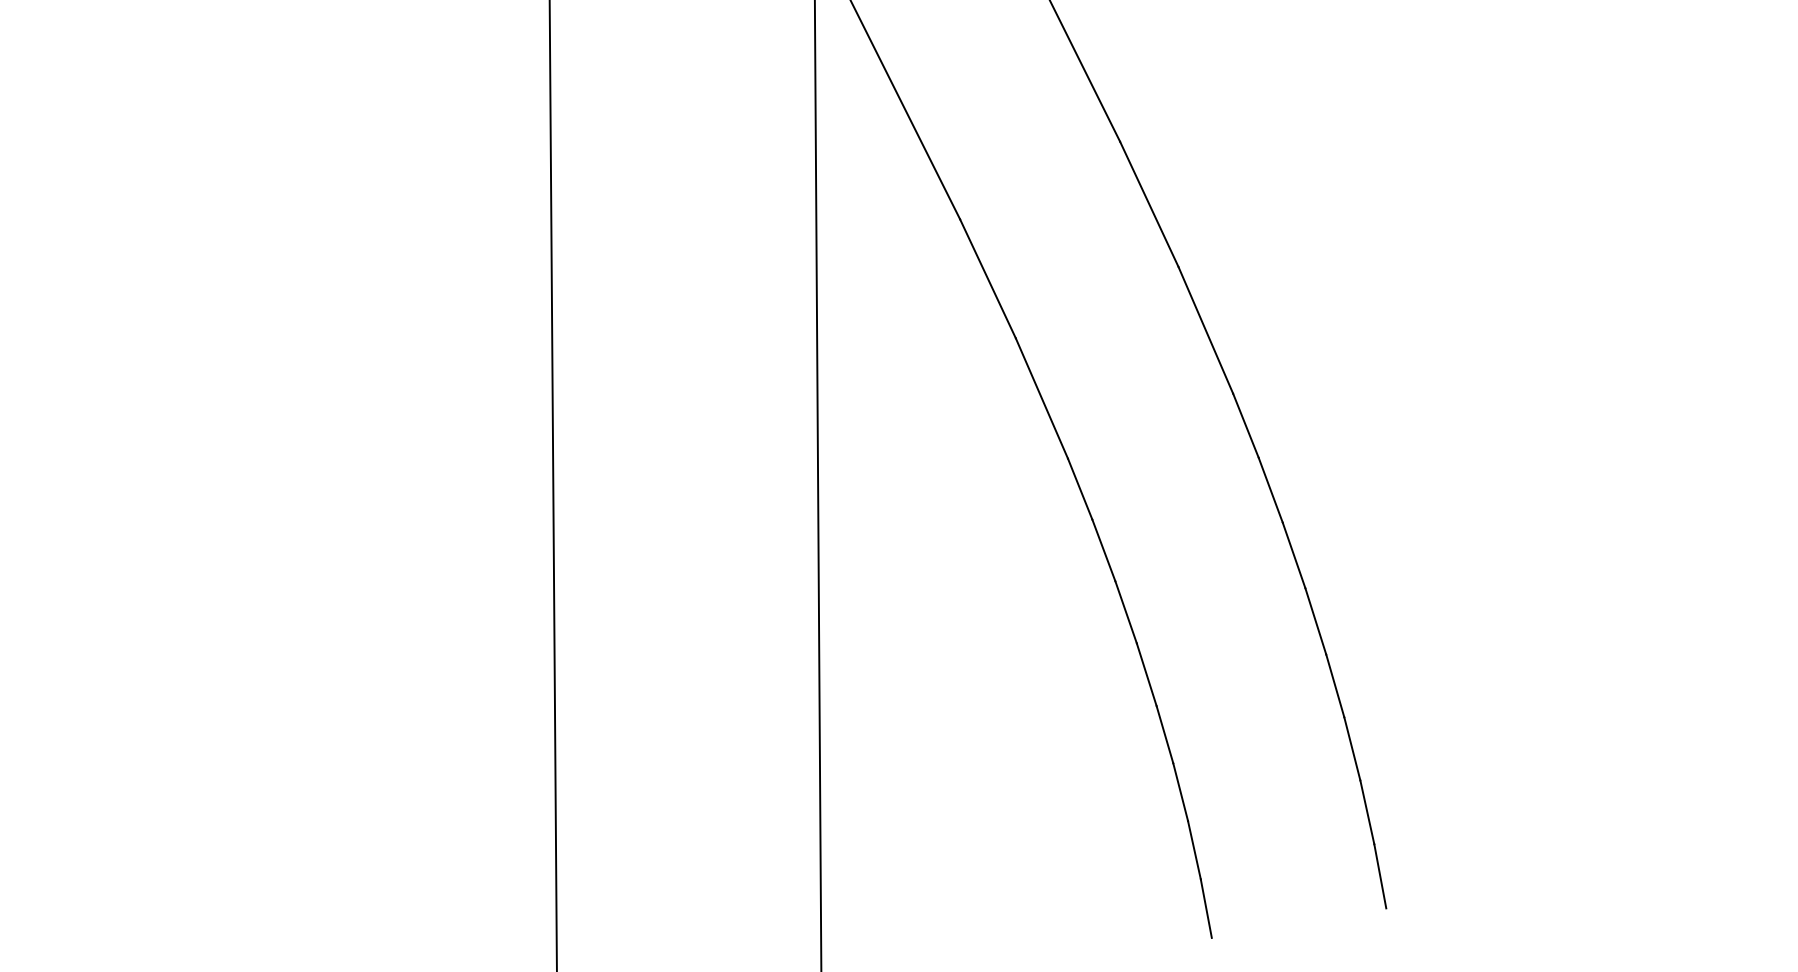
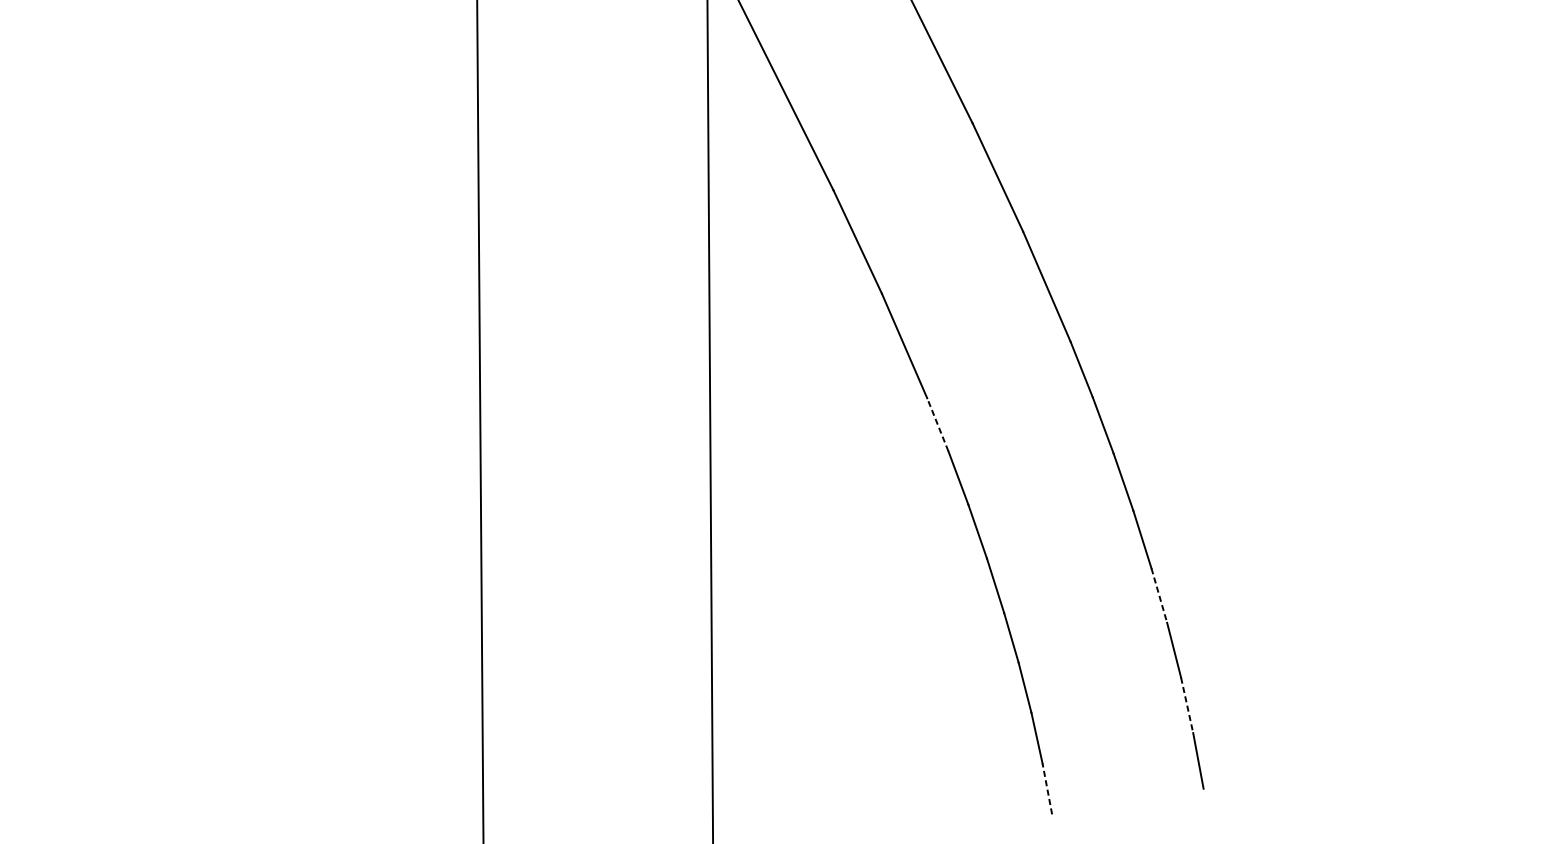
line: (1080, 489) -> (938, 425), solid -> dashed
line: (1335, 685) -> (1159, 595), solid -> dashed
line: (1367, 812) -> (1187, 705), solid -> dashed
line: (1206, 908) -> (1047, 788), solid -> dashed

